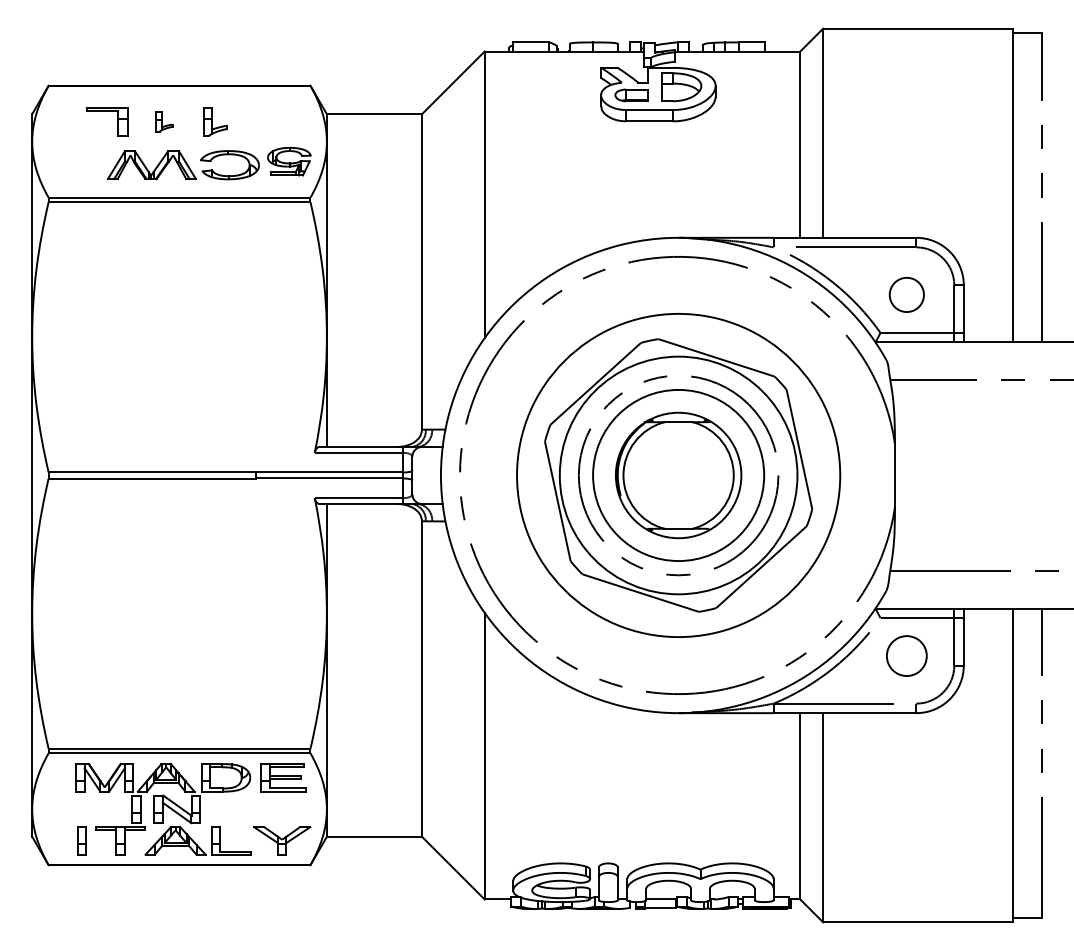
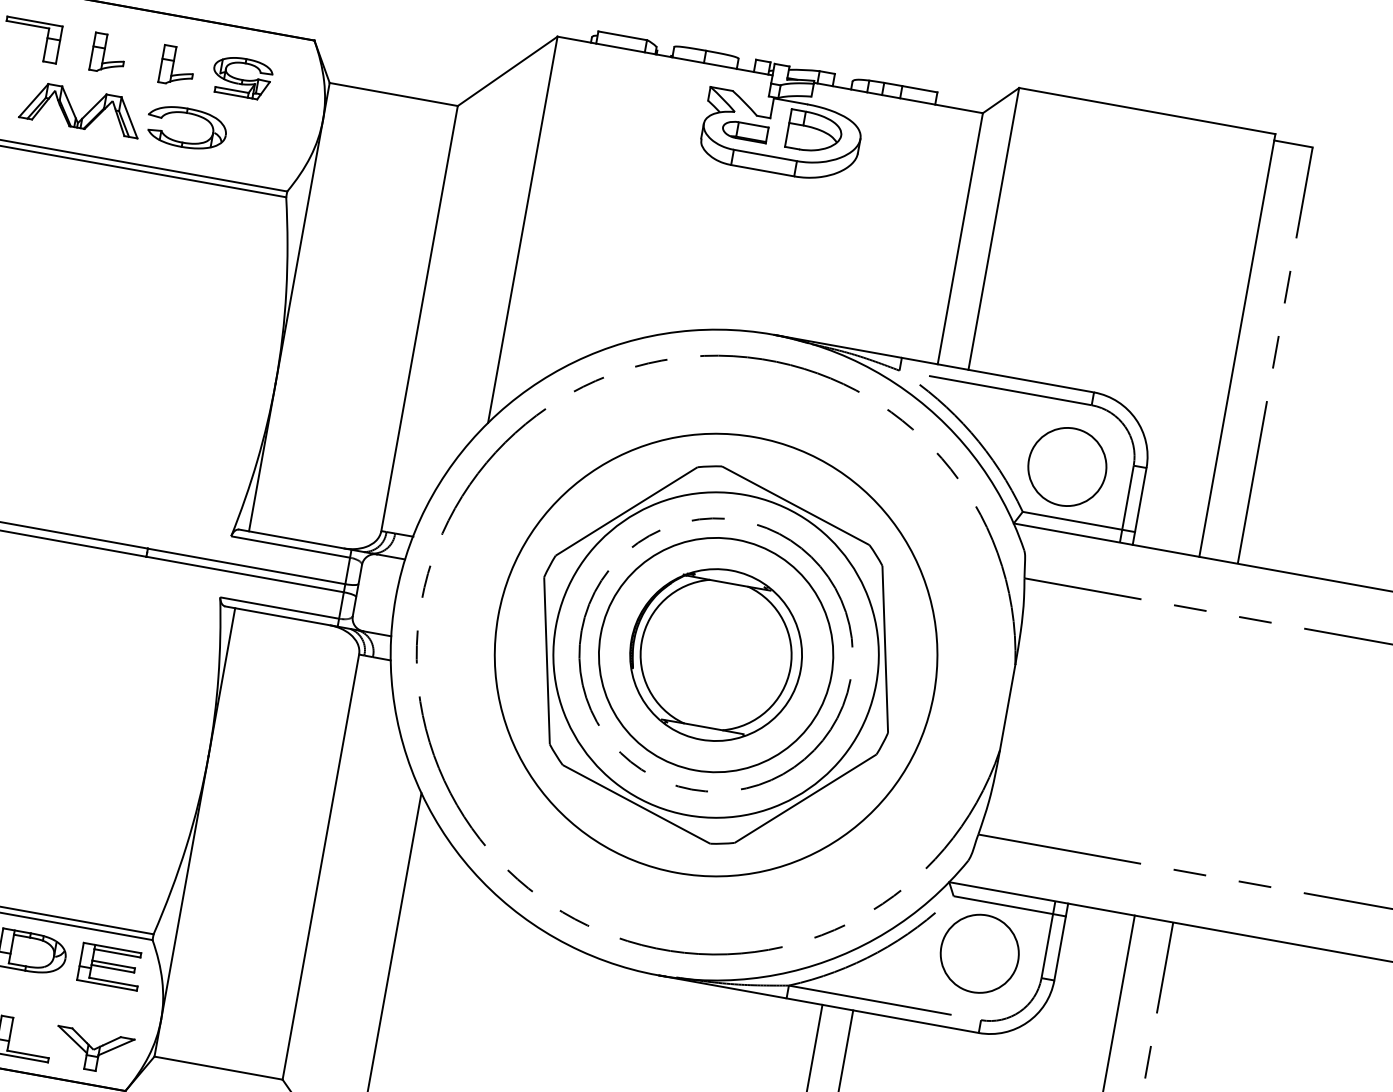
part: (163, 121) -> (107, 53), size x1.43
part: (289, 161) -> (242, 77), moved
circle: (906, 294) -> (1067, 466), size x1.67
circle: (906, 655) -> (979, 952), size x1.43

